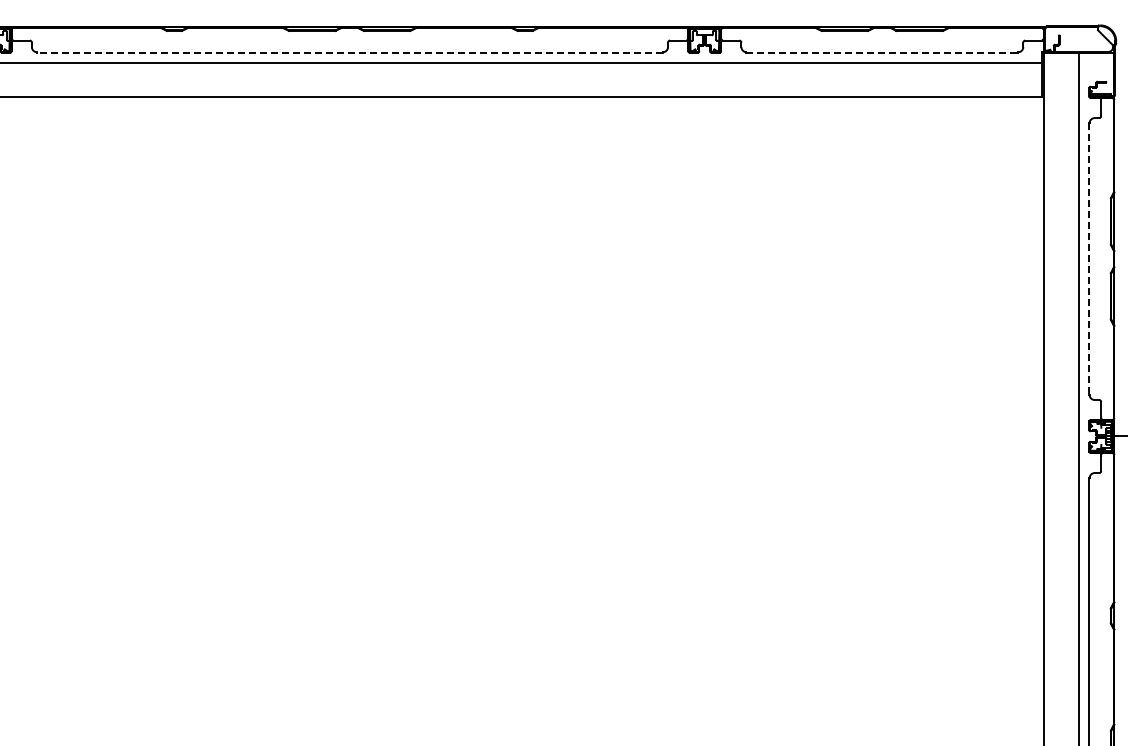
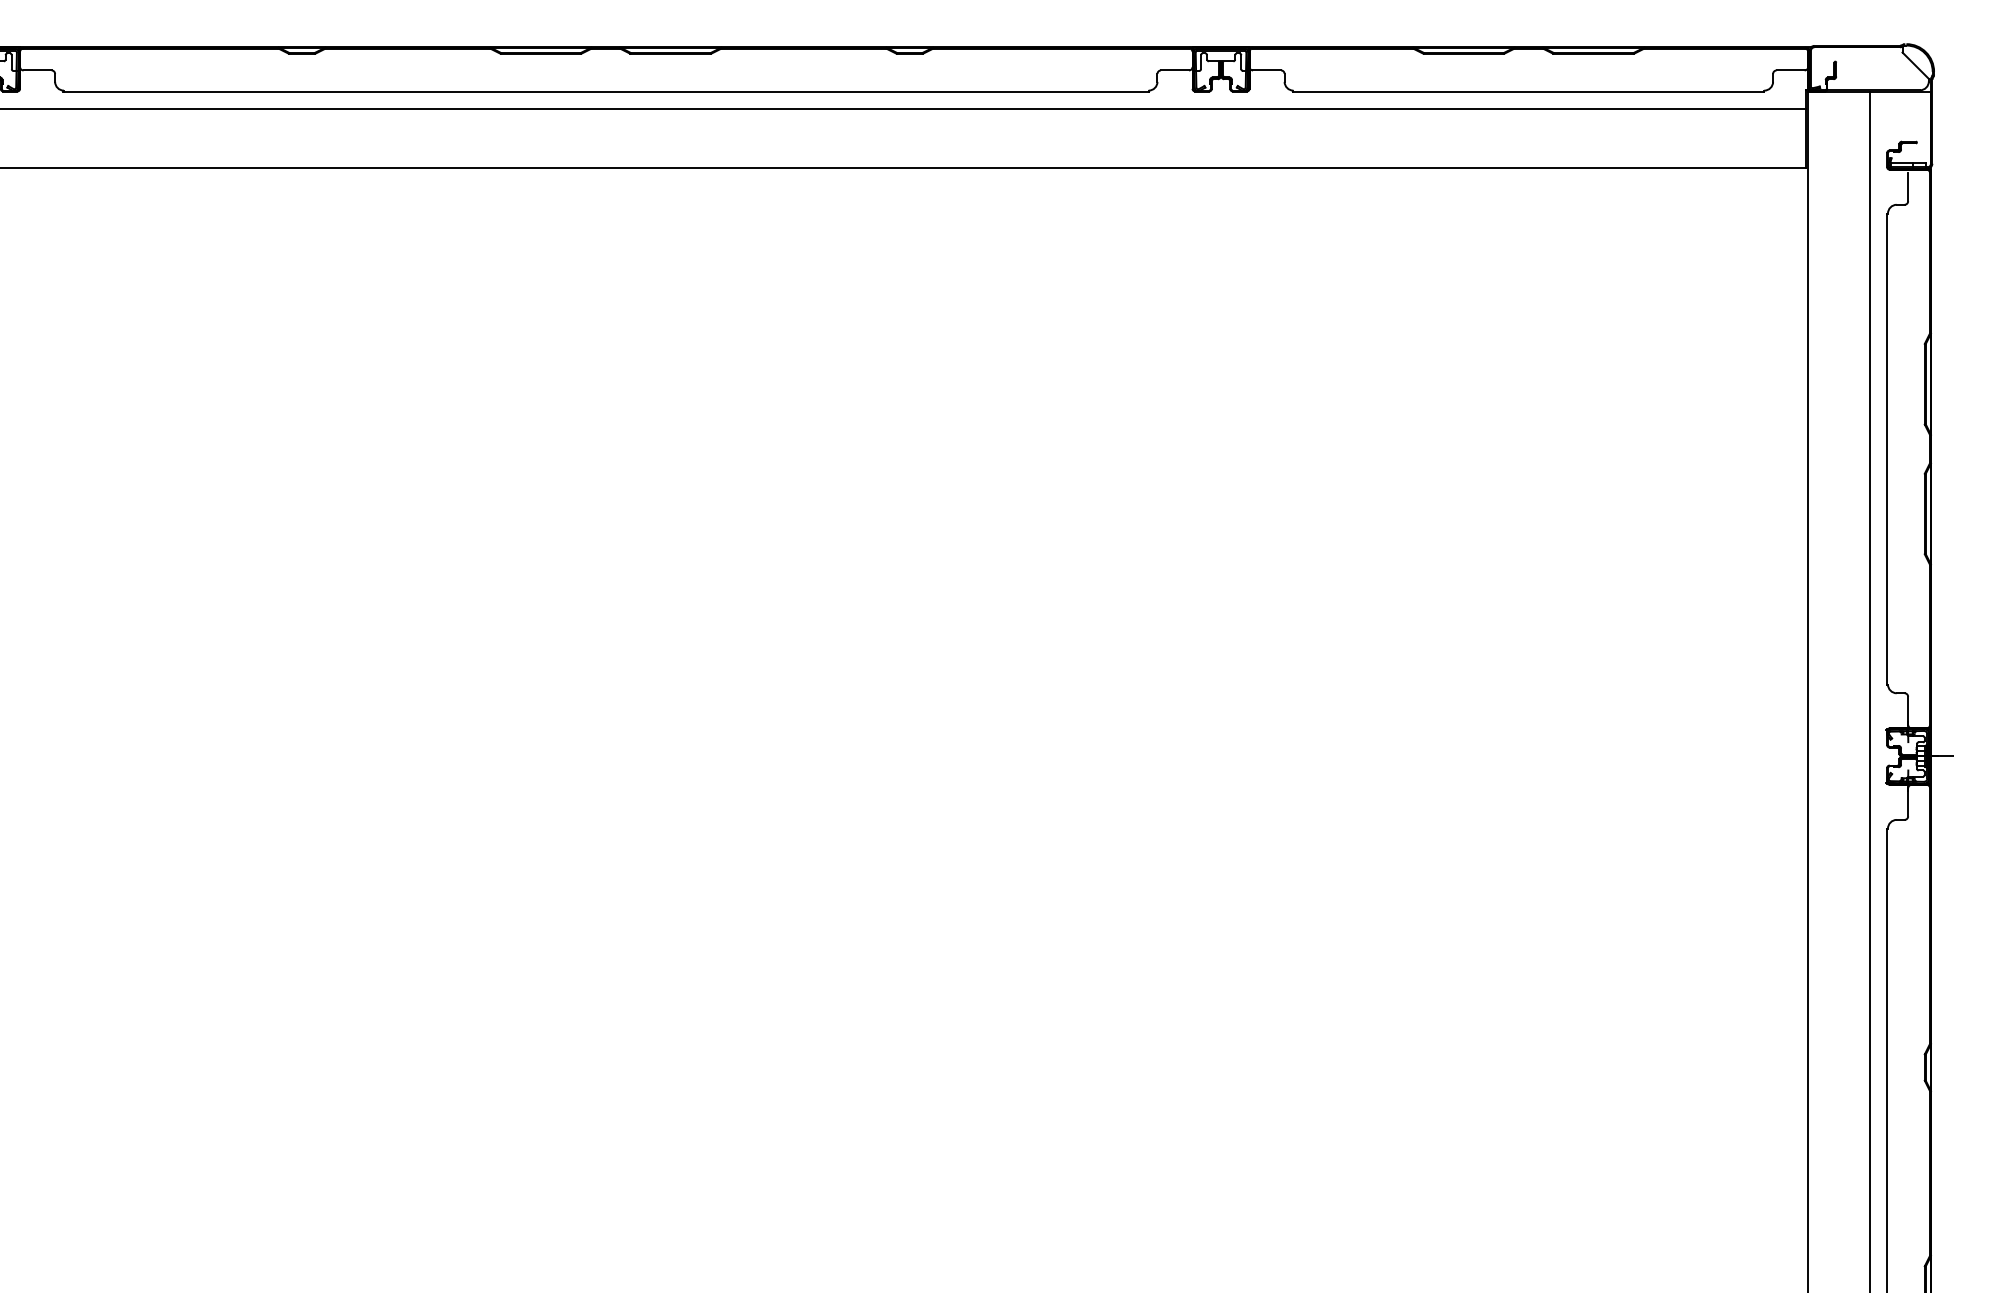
line: (349, 52) -> (605, 91), dashed -> solid
line: (882, 52) -> (1529, 91), dashed -> solid
line: (1089, 259) -> (1887, 449), dashed -> solid

